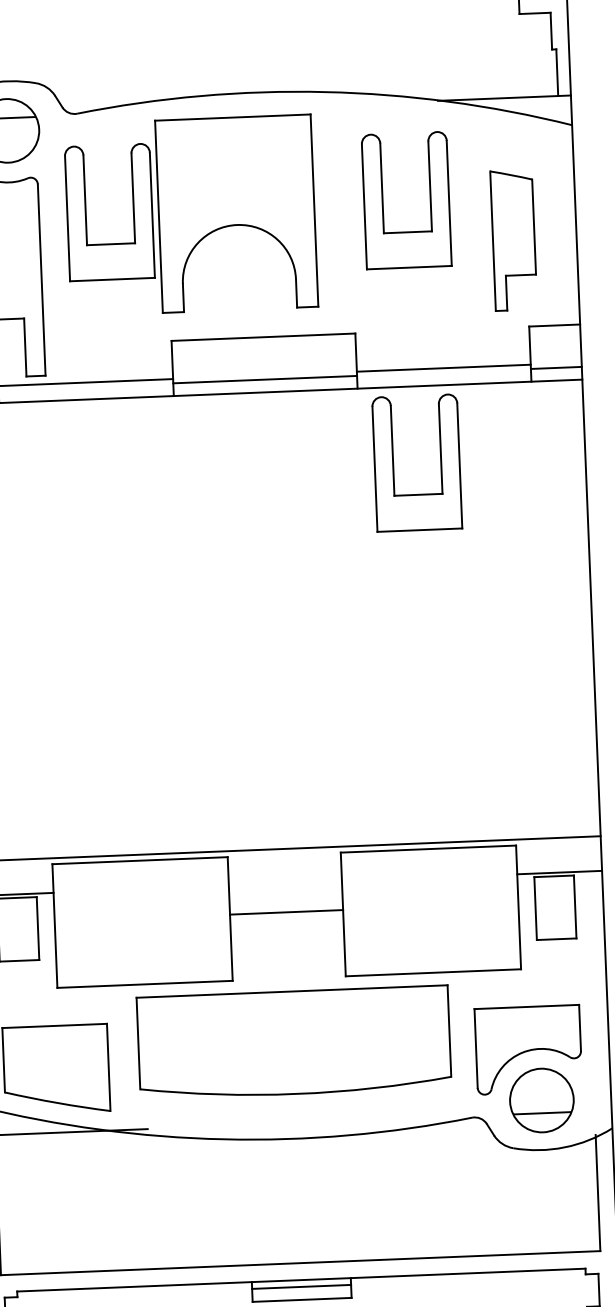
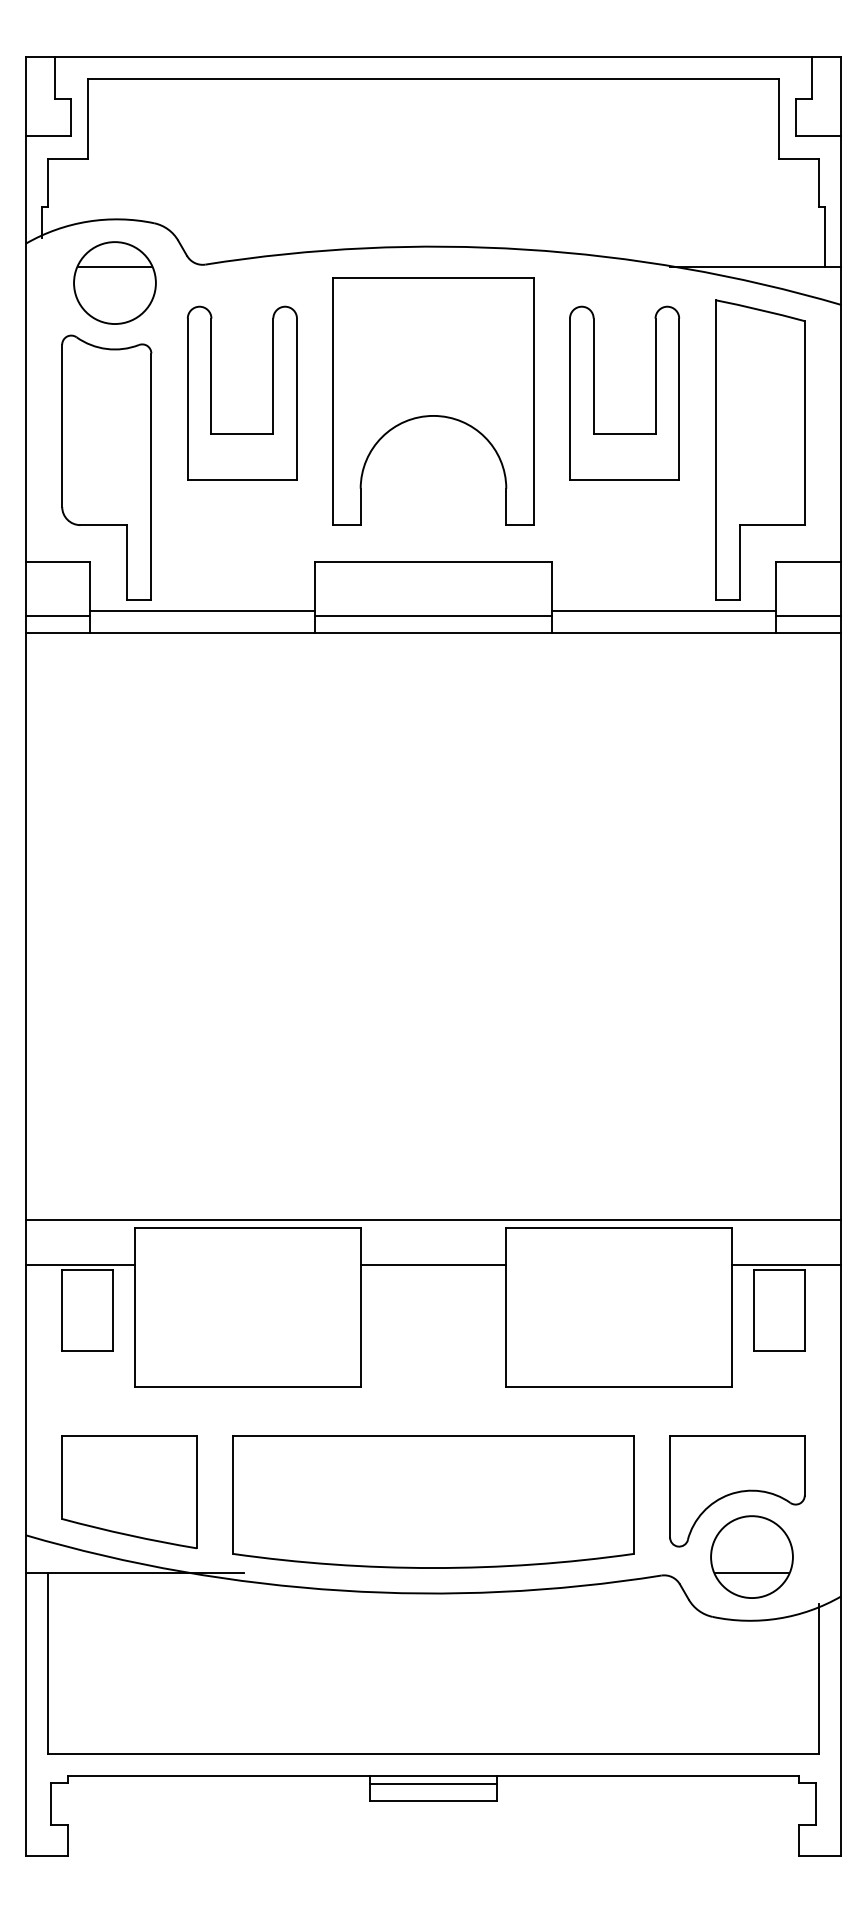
part: (236, 213) -> (433, 401), moved
part: (513, 240) -> (760, 449), size x1.67
part: (393, 463) -> (594, 730), removed
line: (286, 912) -> (433, 1265), moved
part: (294, 1042) -> (433, 1501), moved

